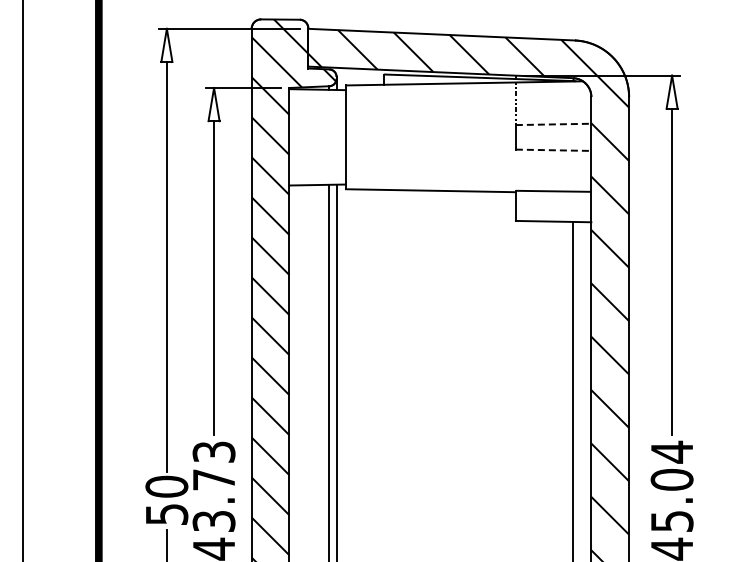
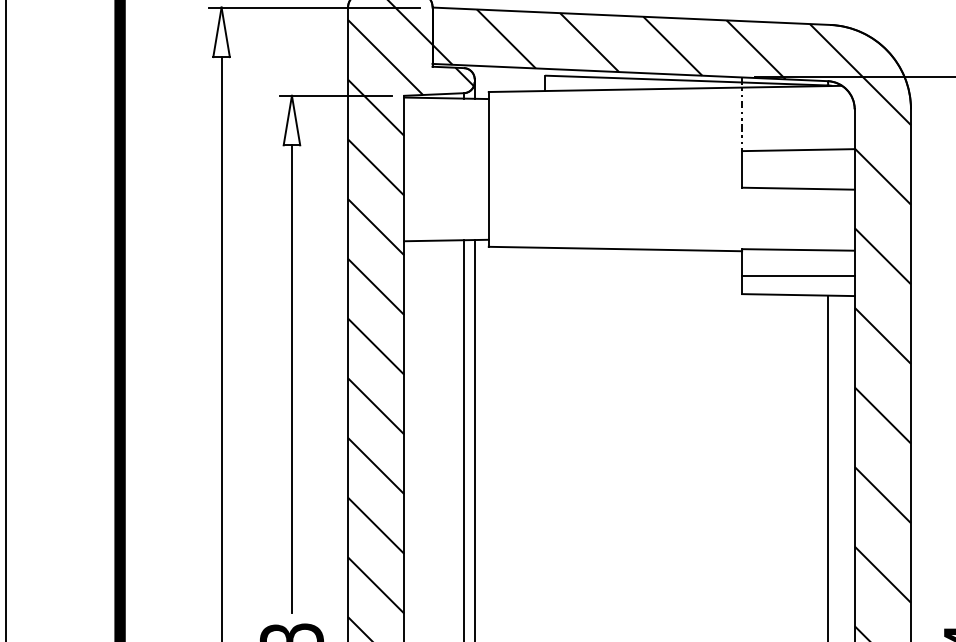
line: (553, 124) -> (798, 150), dashed -> solid
line: (553, 150) -> (798, 189), dashed -> solid
line: (553, 208) -> (798, 275), added

